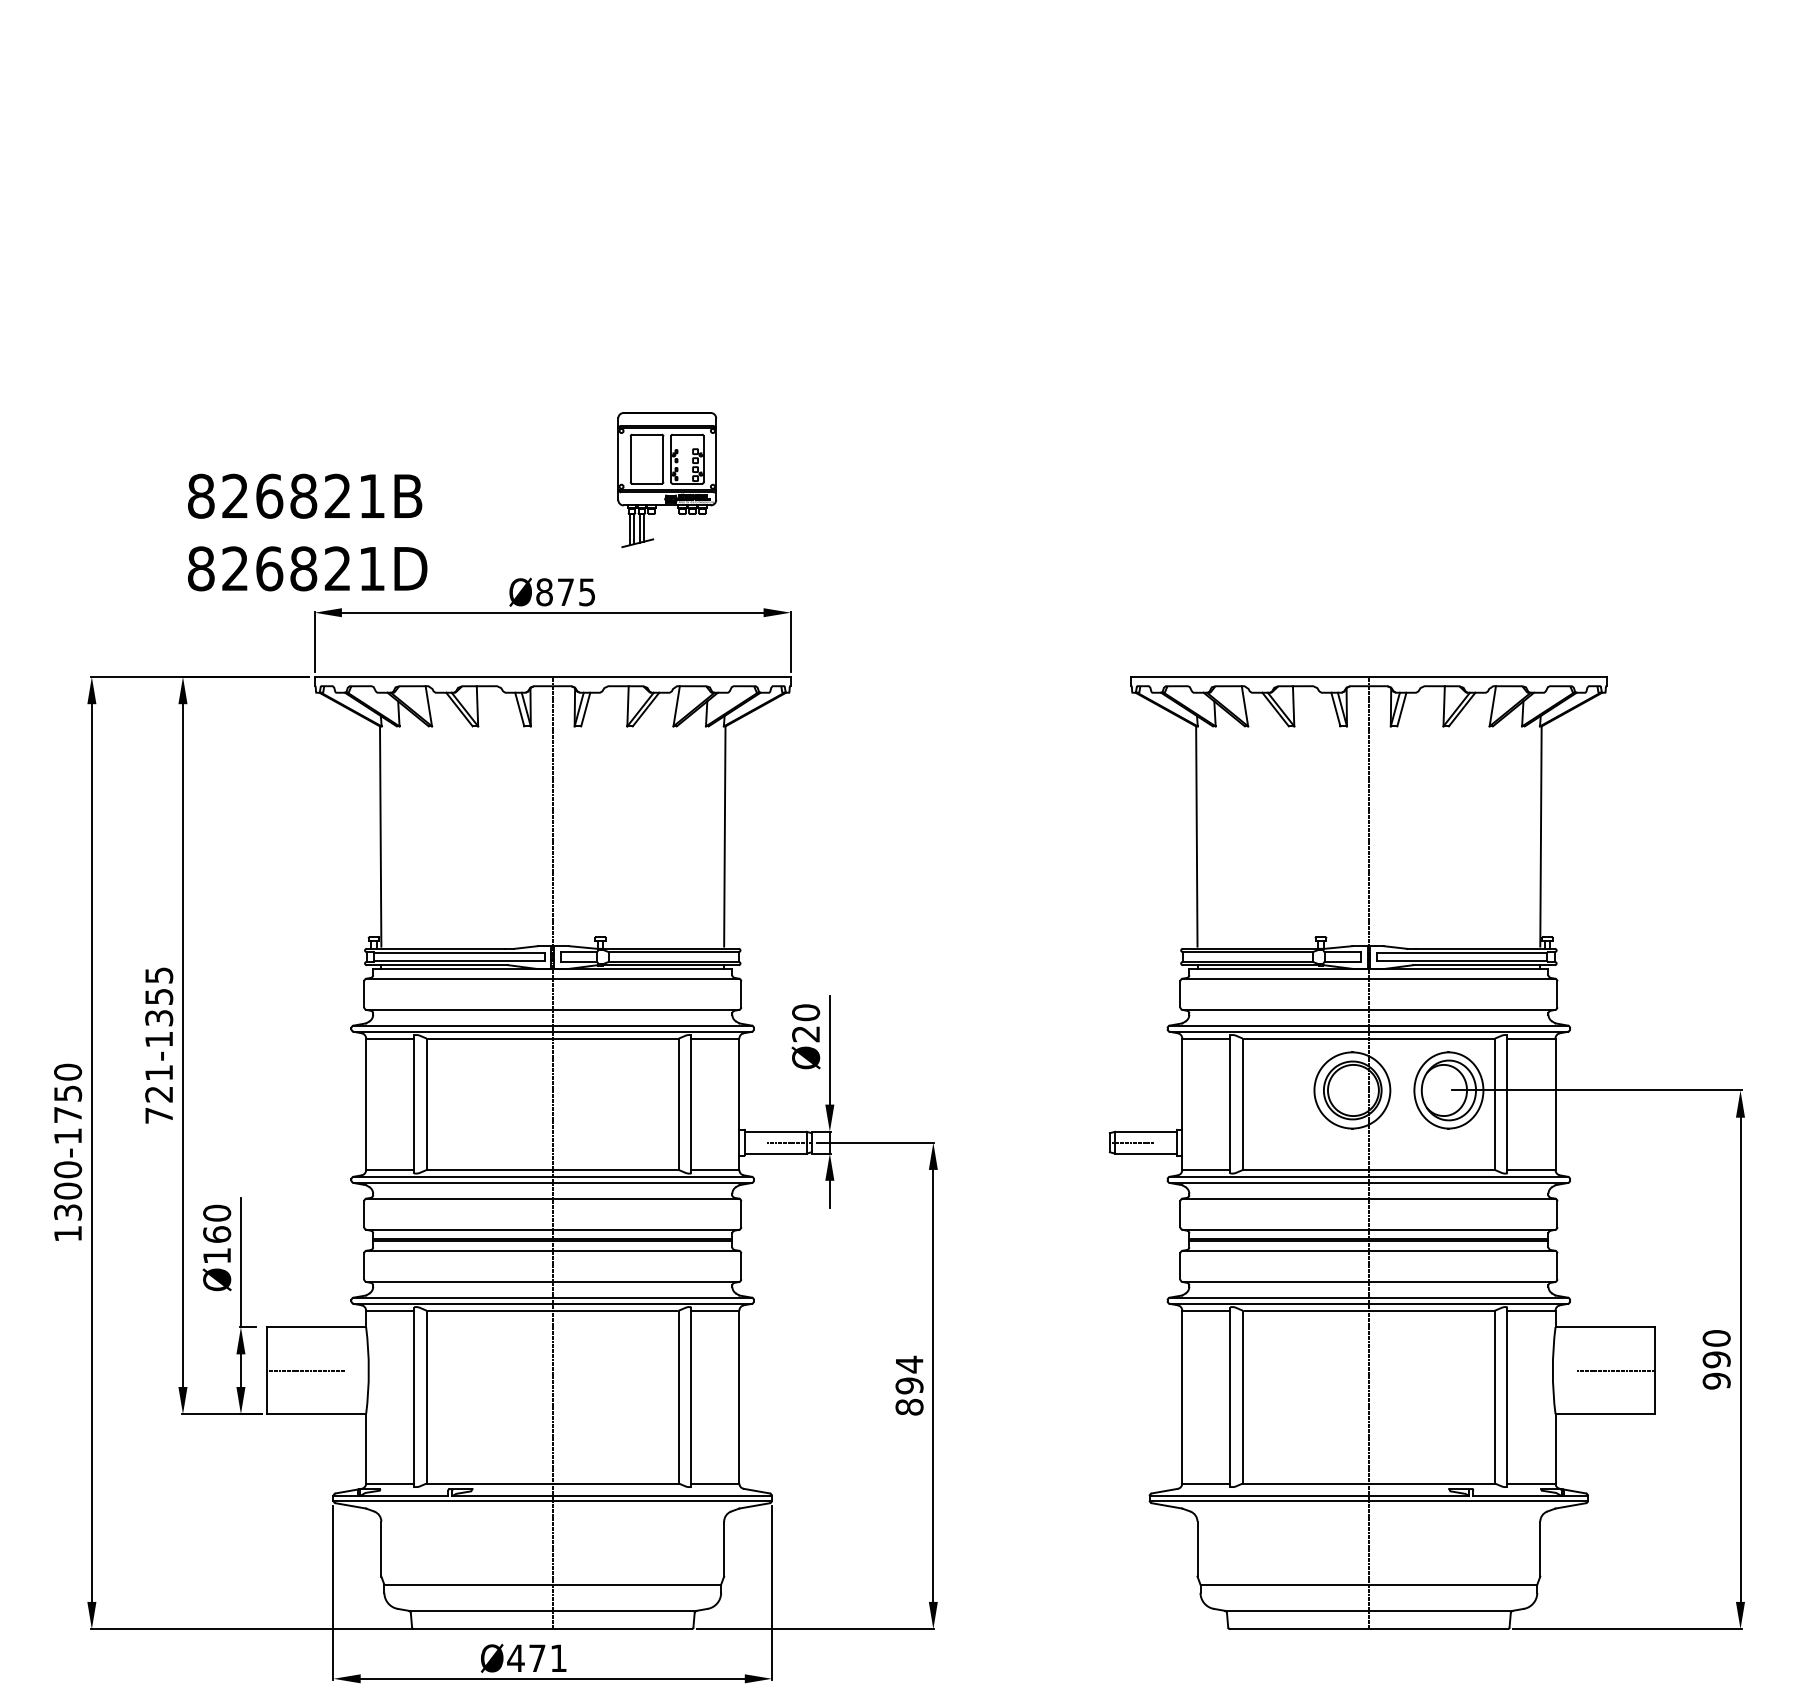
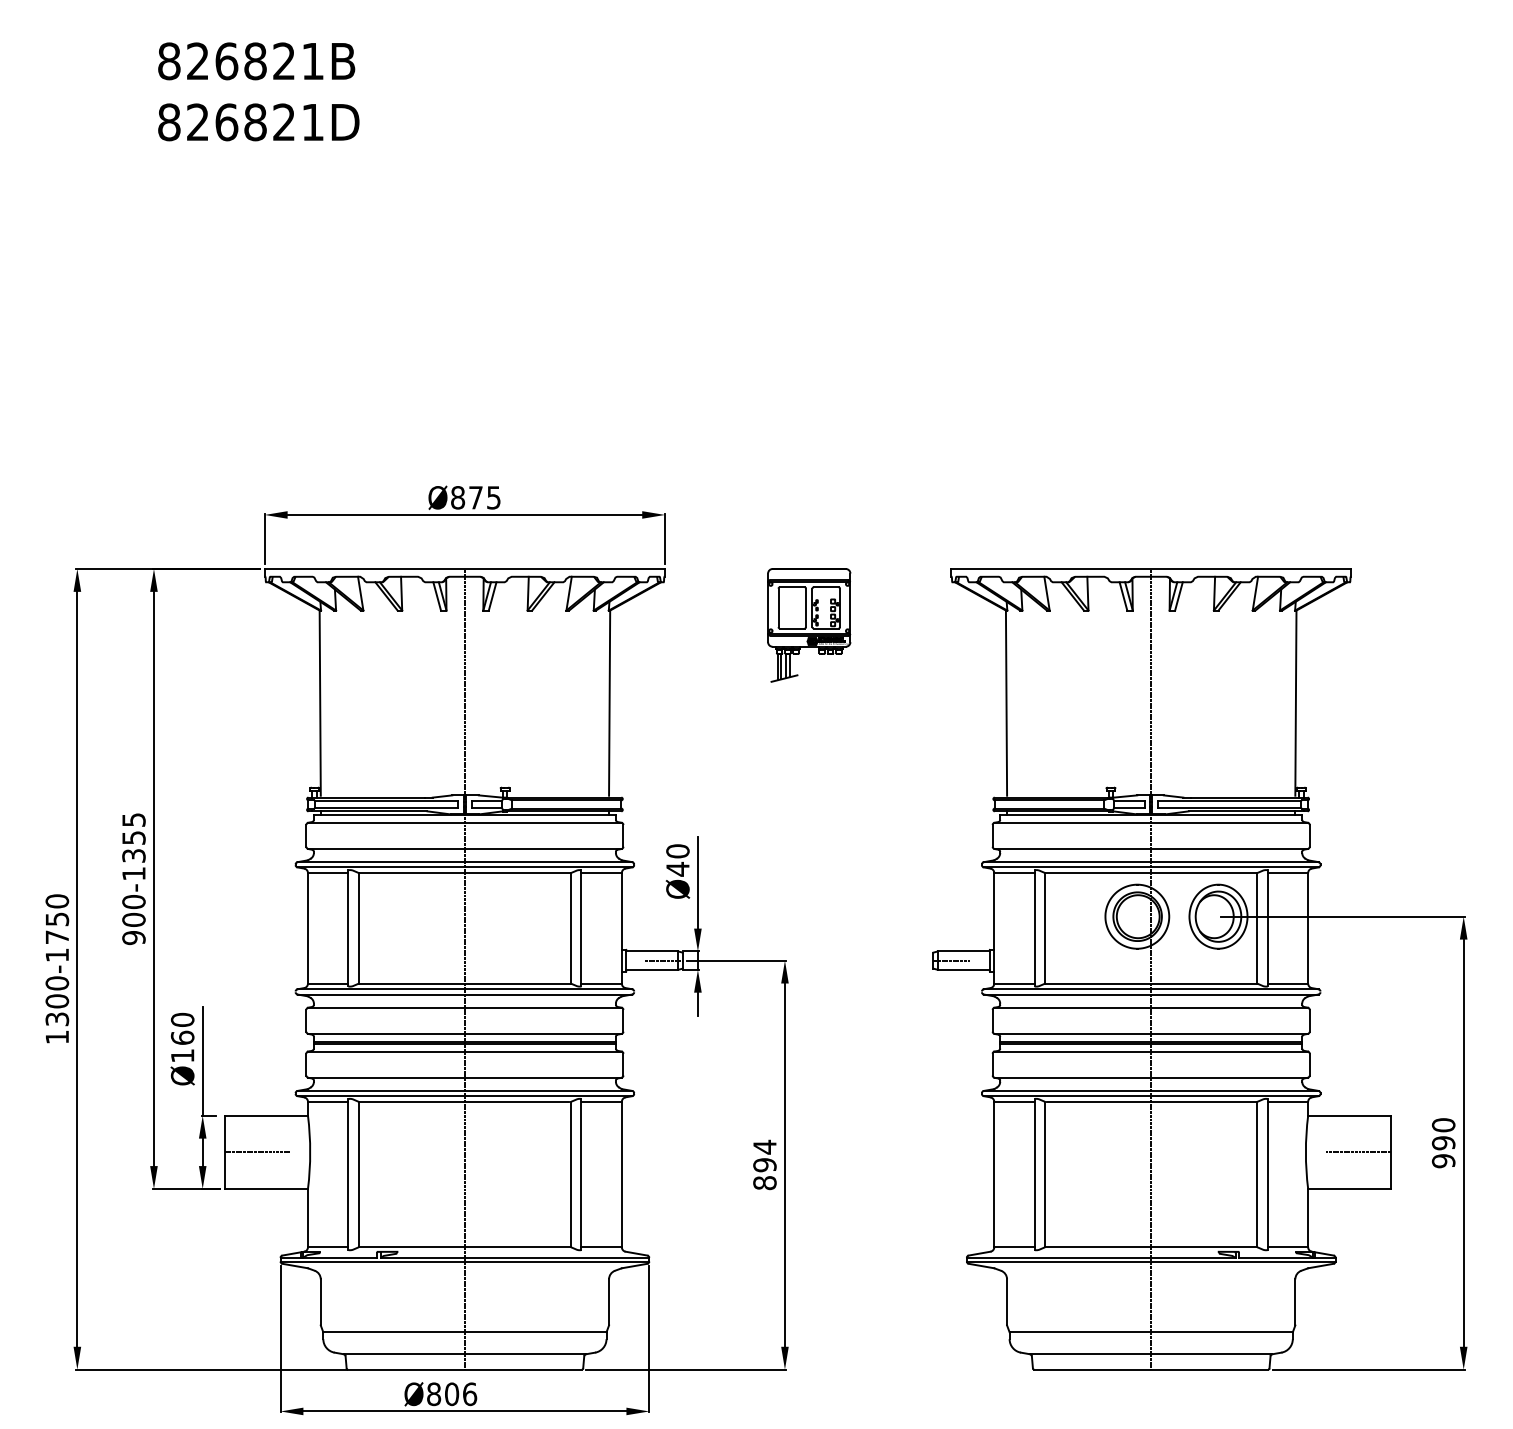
part: (667, 479) -> (809, 624), moved
text: (307, 532) -> (258, 91), moved
text: (805, 1034) -> (677, 869), Ø20 -> Ø40
text: (159, 1094) -> (134, 920), 721-1355 -> 900-1355
text: (537, 1658) -> (452, 1394), Ø471 -> Ø806

